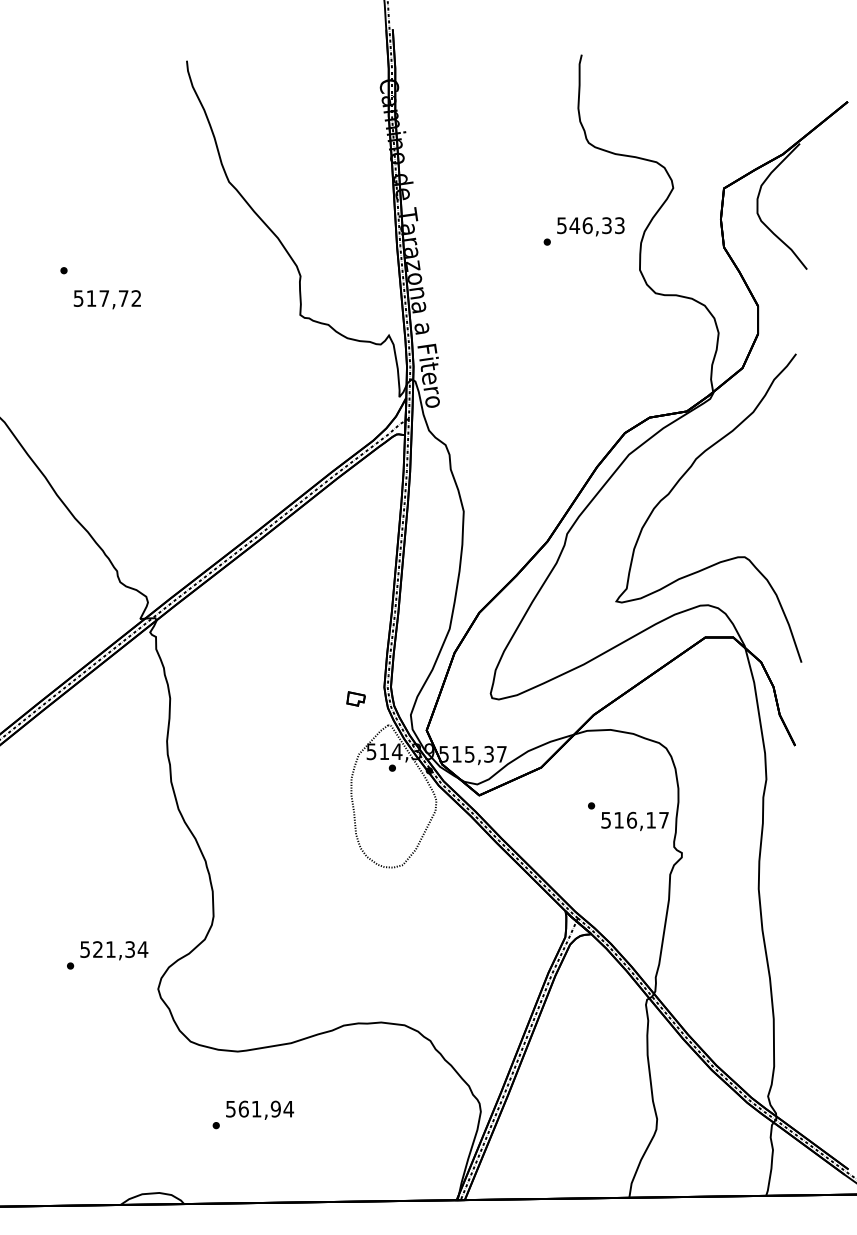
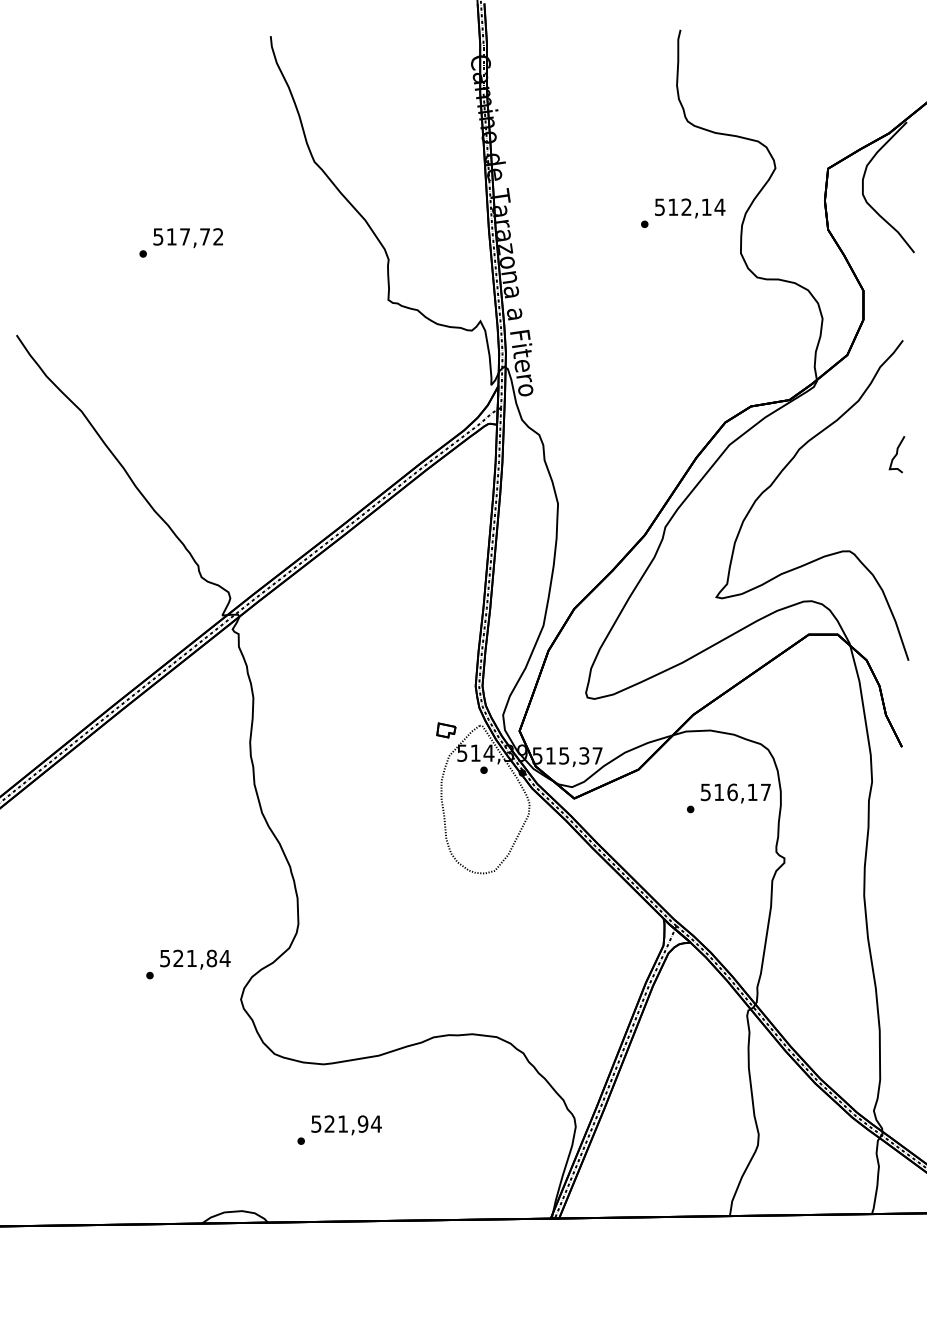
text: (597, 225) -> (696, 207), 546,33 -> 512,14
text: (106, 299) -> (187, 237), moved
curve: (789, 463) -> (896, 454), added
part: (356, 699) -> (446, 730), moved
text: (634, 821) -> (735, 793), moved
text: (129, 949) -> (211, 958), 521,34 -> 521,84
text: (243, 1108) -> (329, 1123), 561,94 -> 521,94

